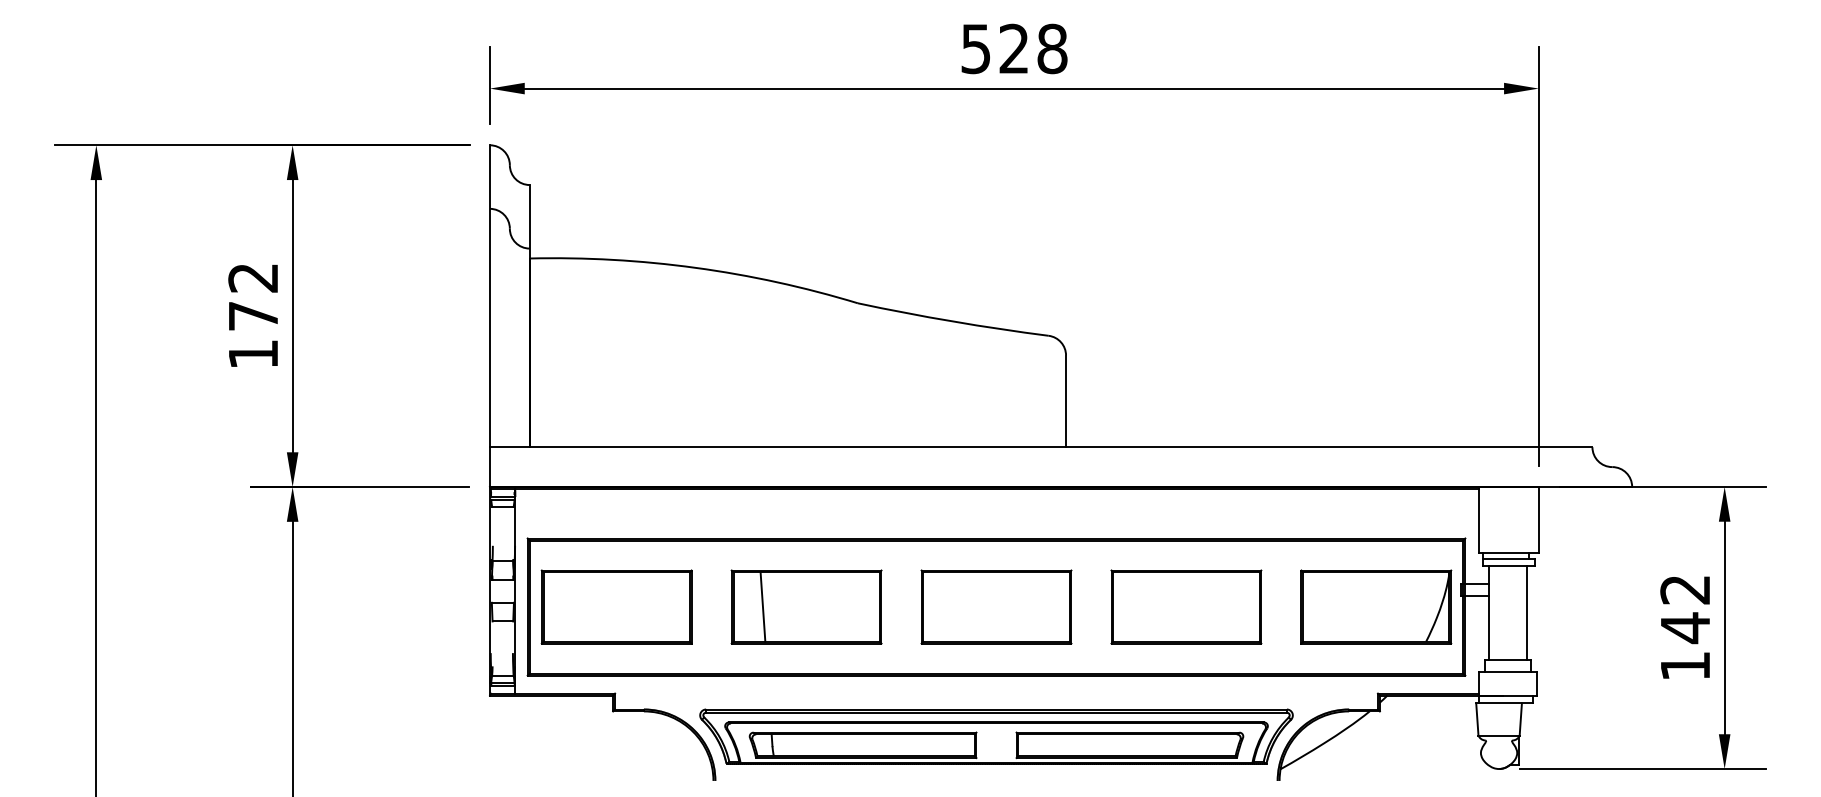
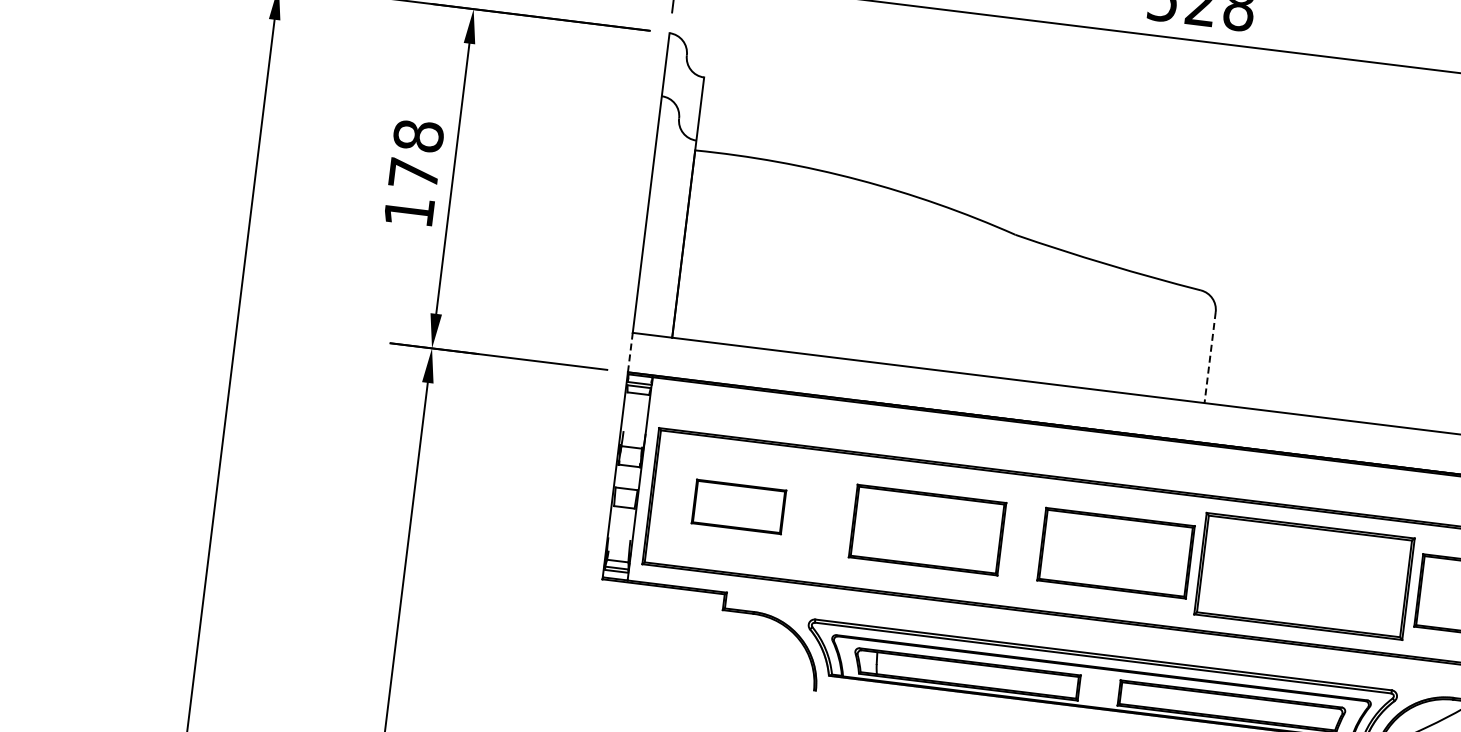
text: (253, 277) -> (418, 135), 172 -> 178
line: (1066, 401) -> (1210, 357), solid -> dashed
line: (490, 467) -> (630, 353), solid -> dashed
part: (616, 606) -> (738, 506), size x0.6
line: (762, 606) -> (883, 524), removed
part: (1186, 606) -> (1304, 575), size x1.4

